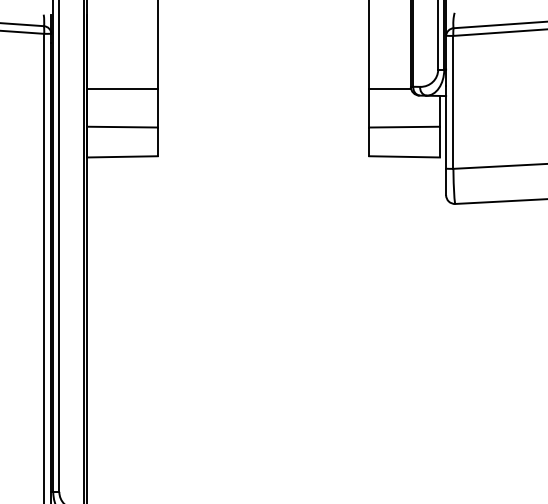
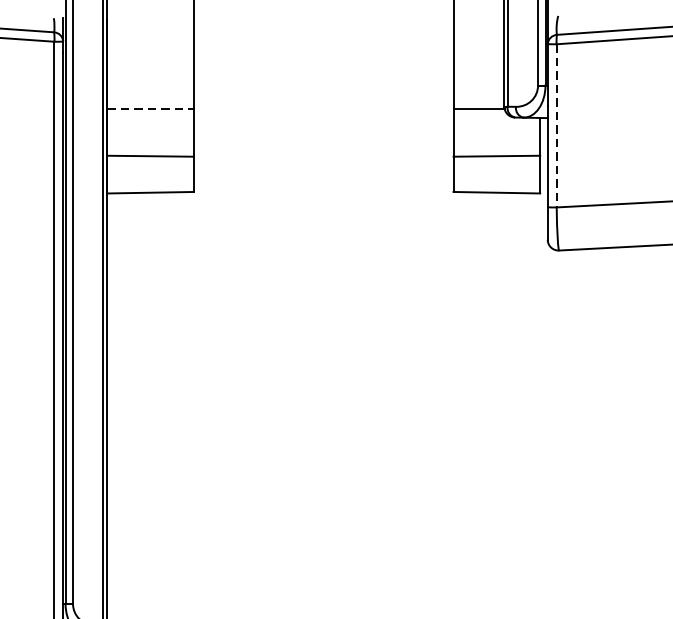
line: (122, 88) -> (150, 108), solid -> dashed
line: (453, 102) -> (556, 126), solid -> dashed

